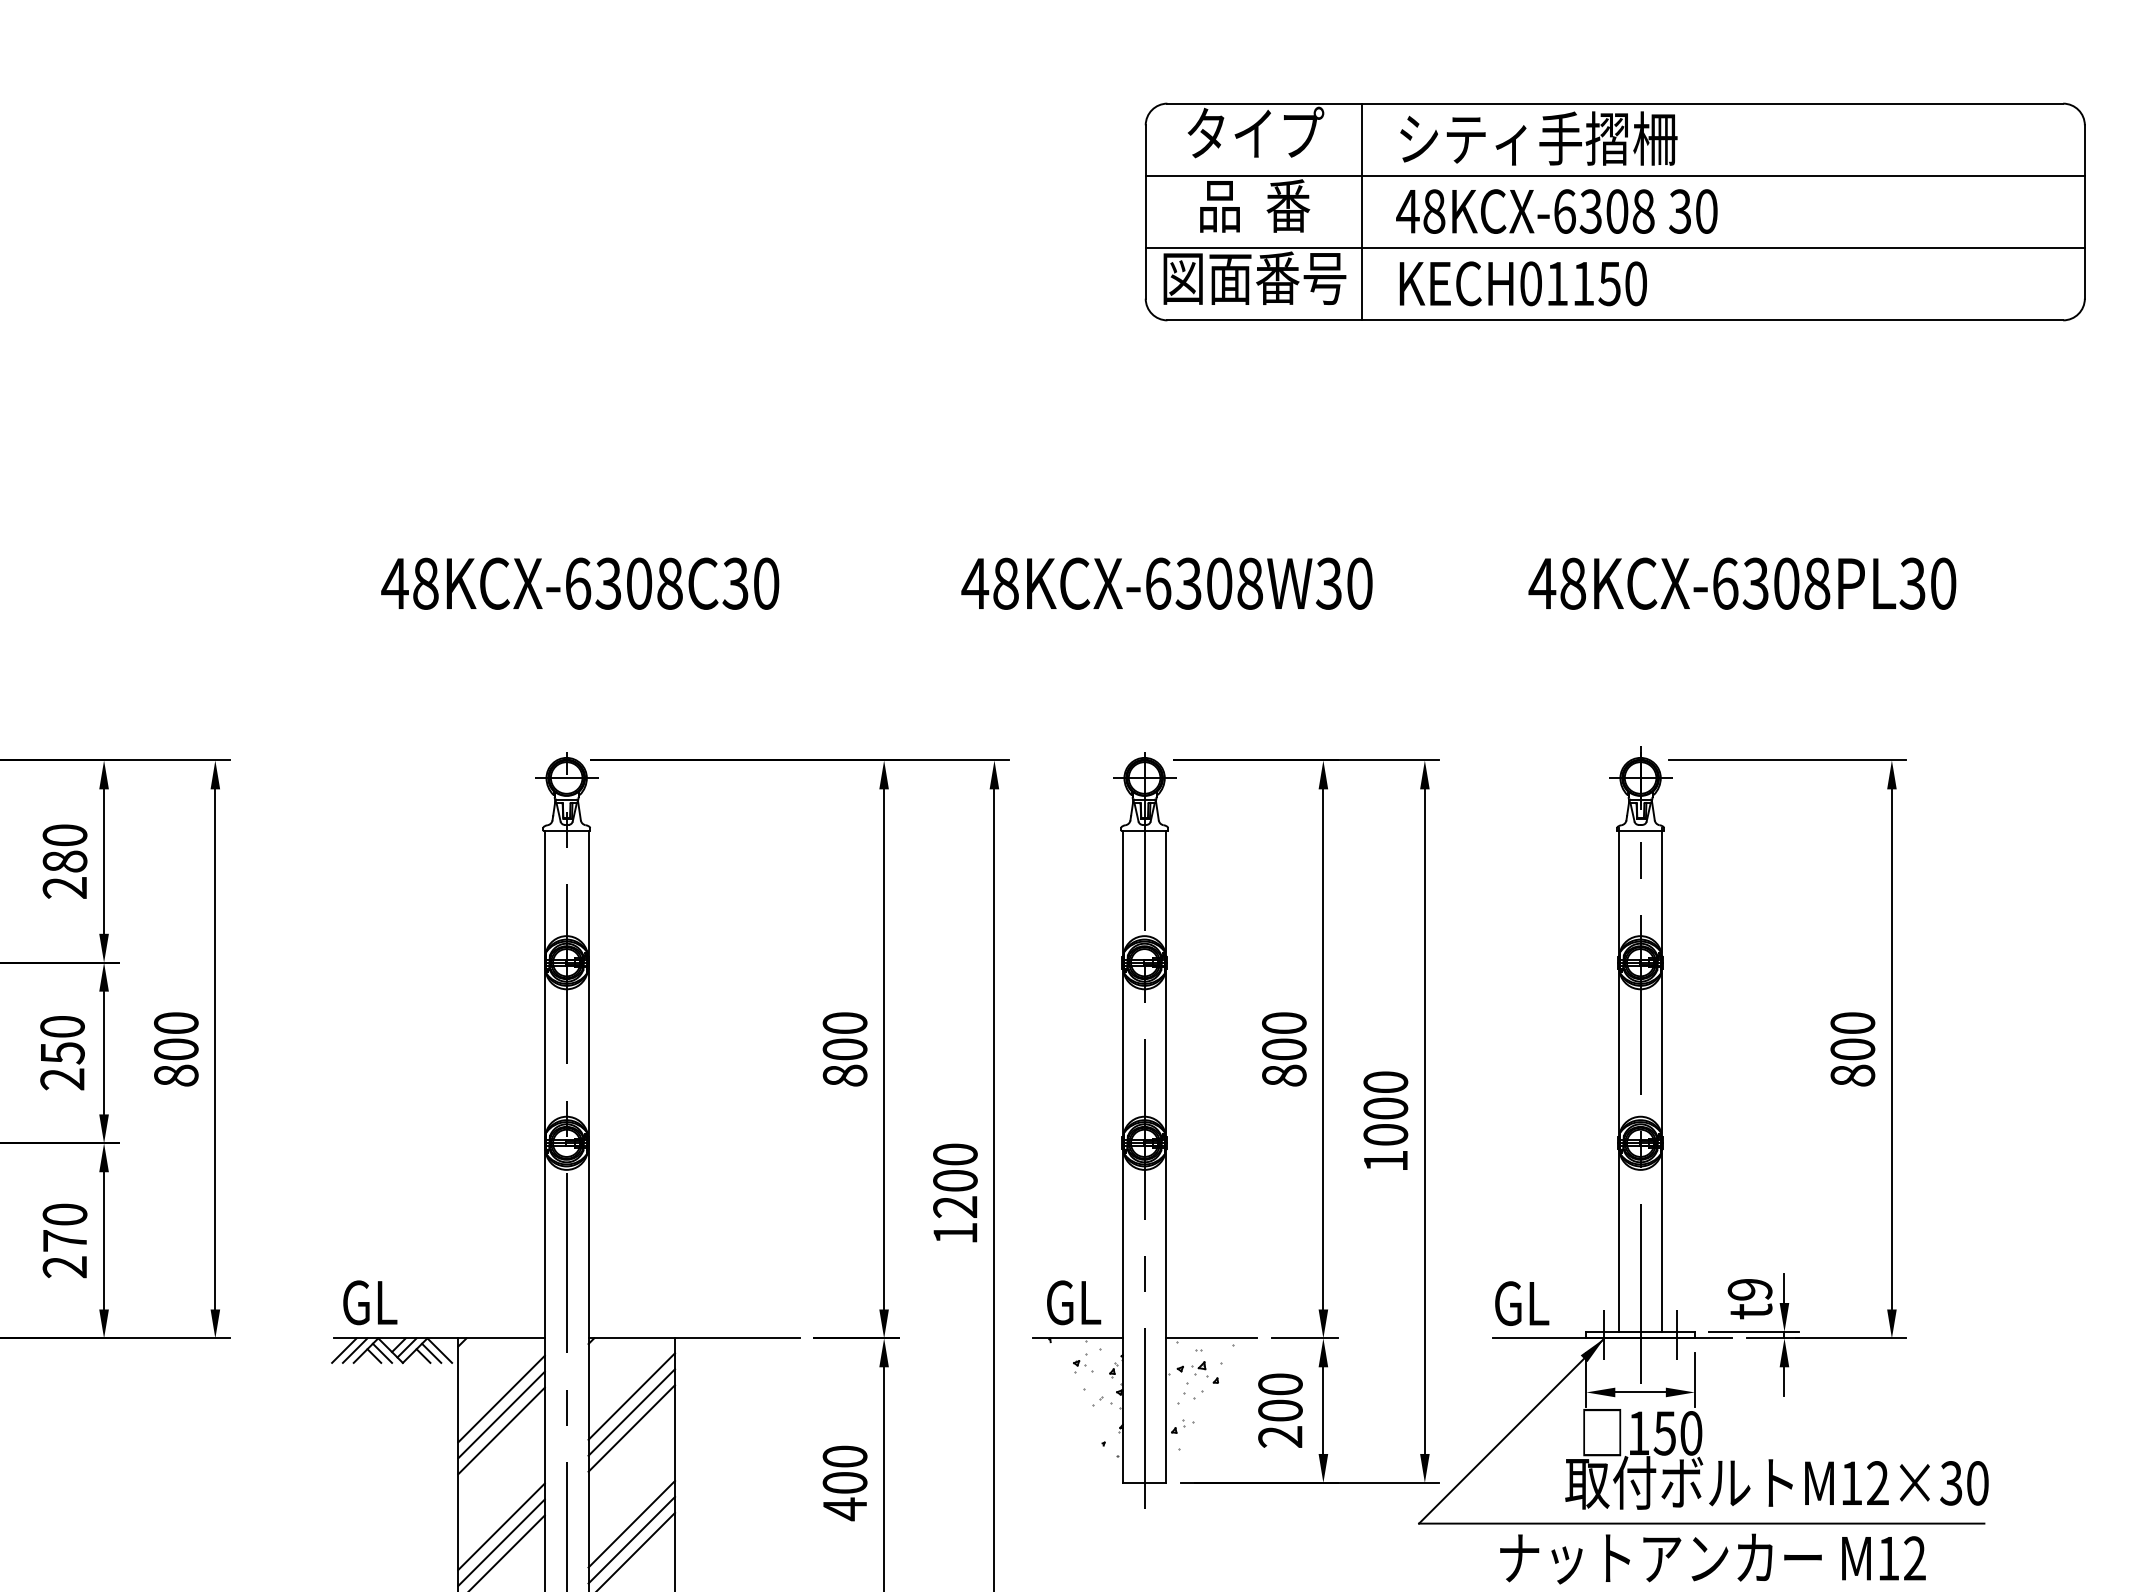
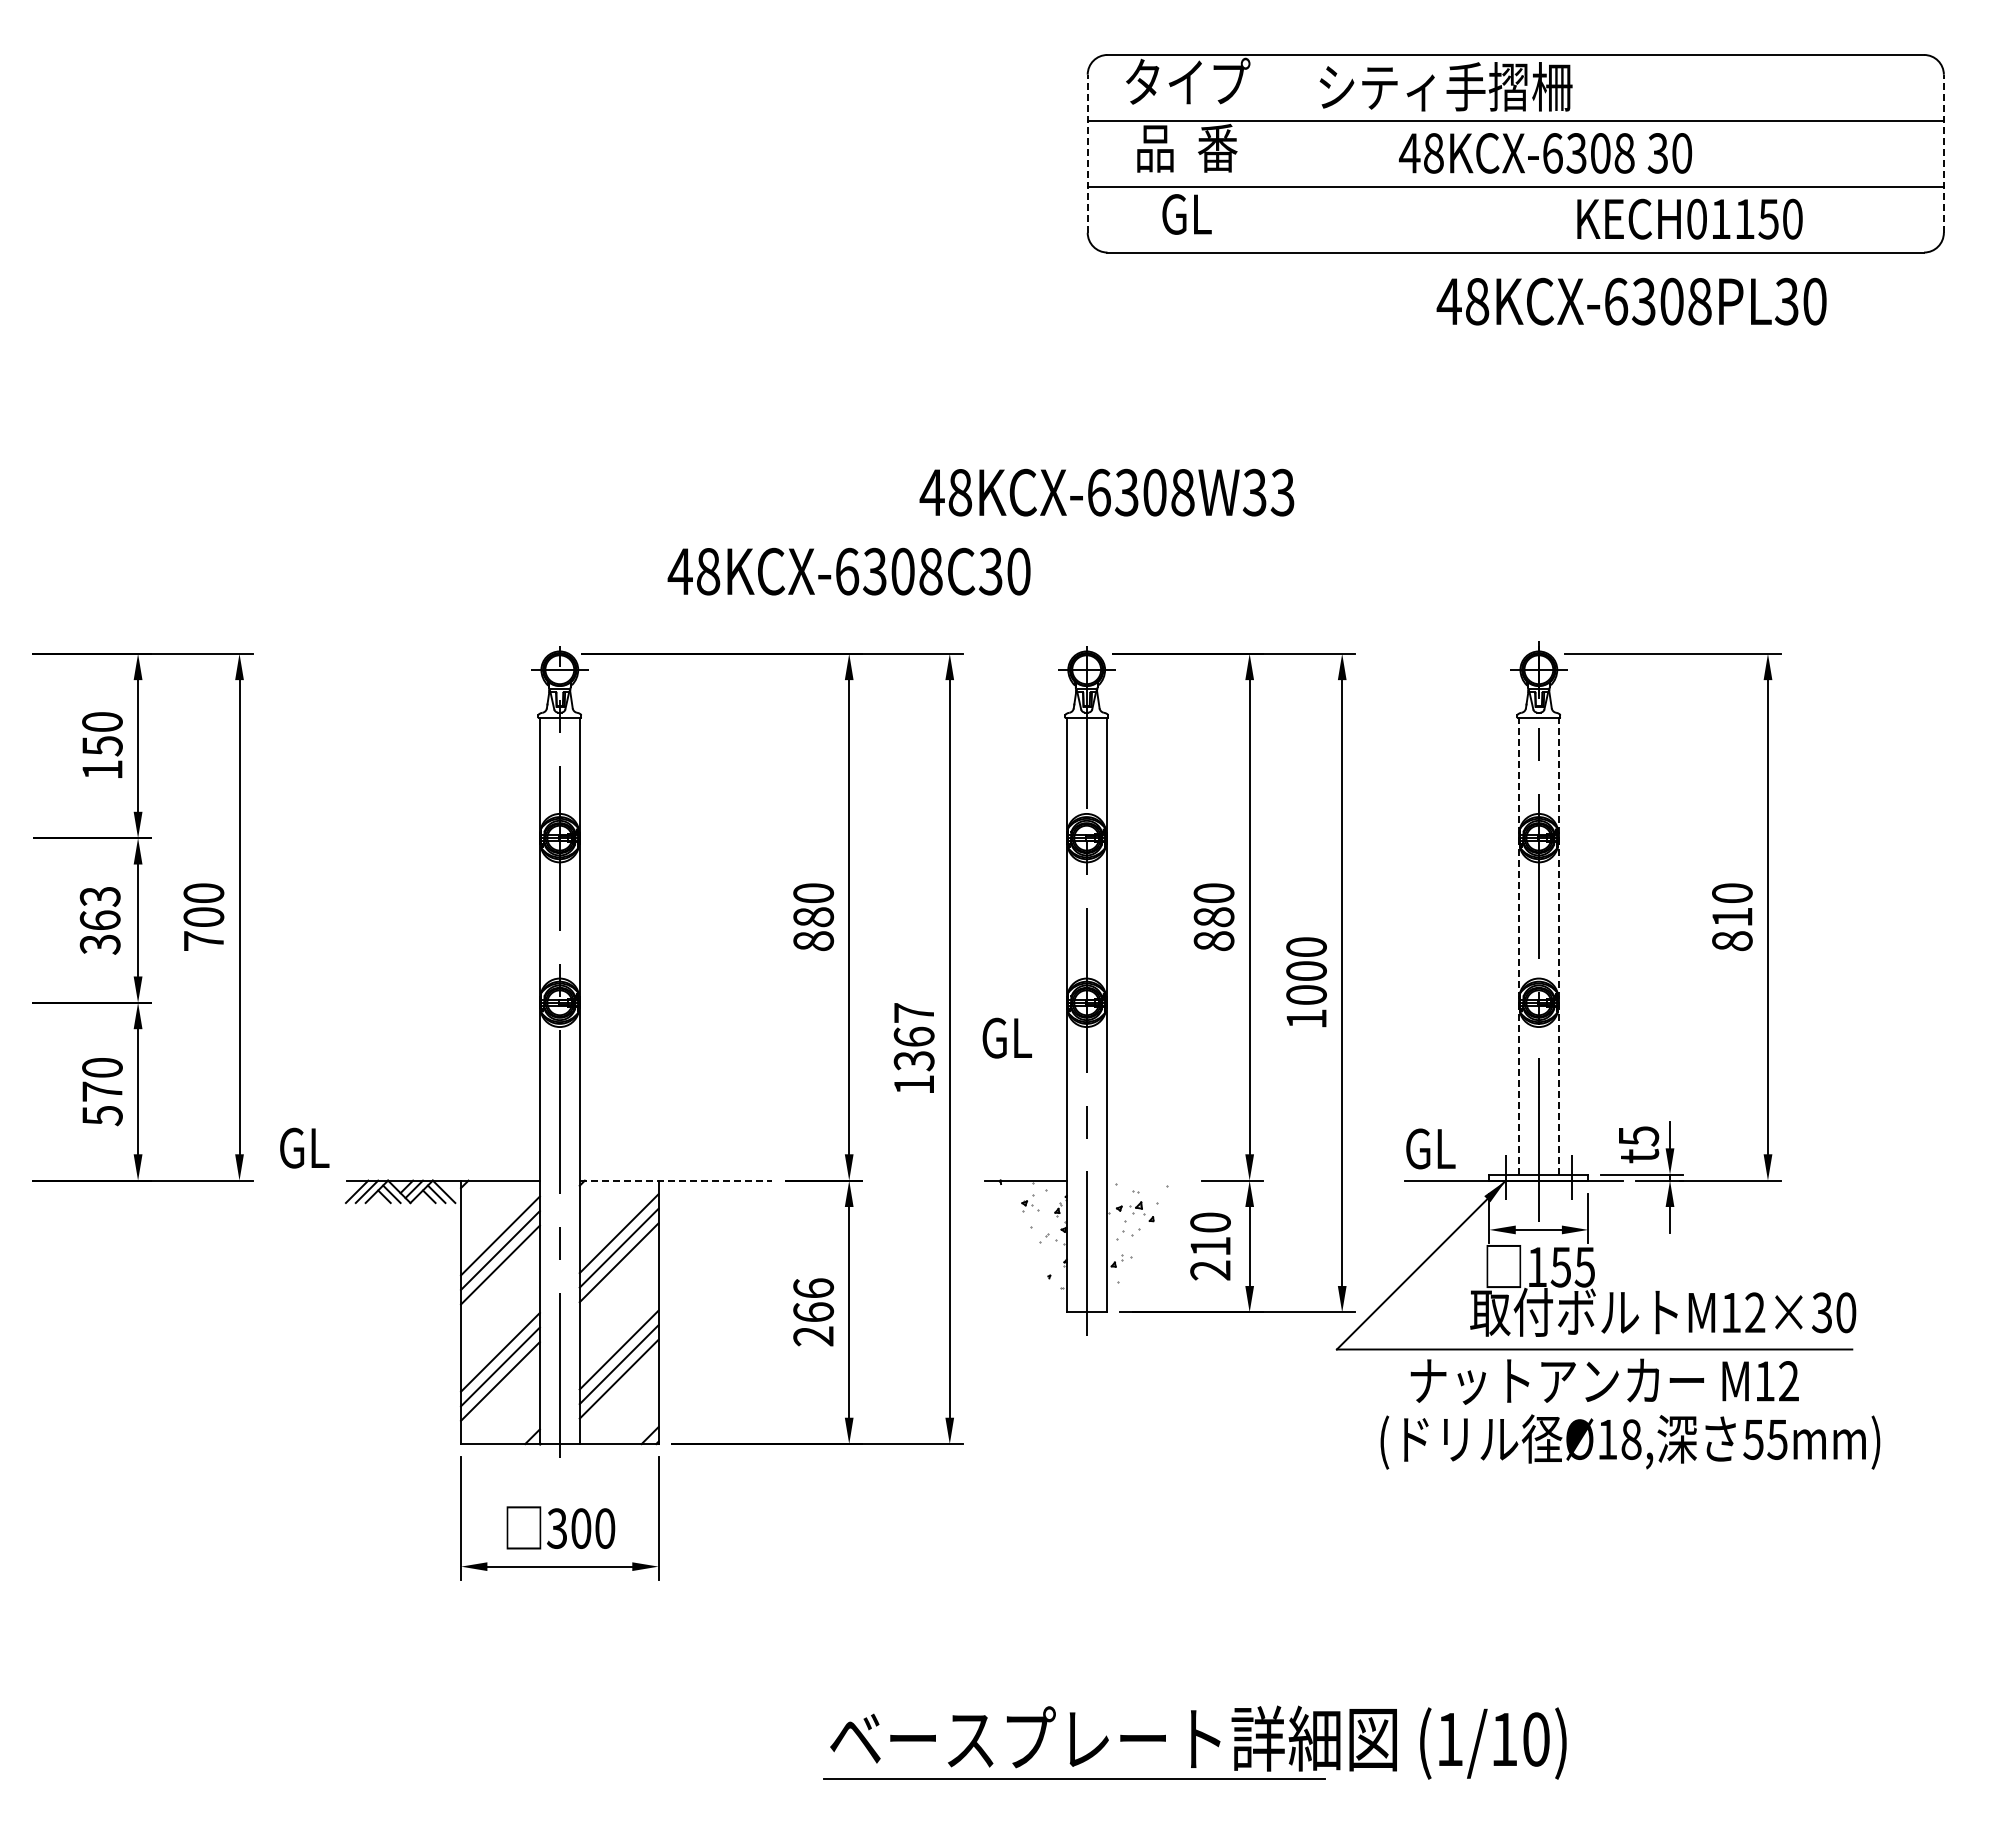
line: (1145, 211) -> (1087, 153), solid -> dashed
line: (1362, 211) -> (1285, 153), removed
text: (1556, 211) -> (1545, 153), moved
line: (2084, 211) -> (1943, 153), solid -> dashed
text: (1255, 277) -> (1187, 213), 図面番号 -> GL
text: (1522, 283) -> (1689, 218), moved
text: (579, 583) -> (848, 571), moved
text: (1359, 583) -> (1282, 492), 48KCX-6308W30 -> 48KCX-6308W33
text: (1742, 583) -> (1631, 301), moved
text: (65, 874) -> (102, 757), 280 -> 150
text: (1853, 1048) -> (1732, 916), 800 -> 810
text: (844, 1049) -> (813, 917), 800 -> 880
text: (1283, 1049) -> (1213, 917), 800 -> 880
text: (61, 1053) -> (99, 920), 250 -> 363
text: (175, 1076) -> (203, 941), 800 -> 700
line: (1618, 1080) -> (1518, 945), solid -> dashed
line: (1662, 1080) -> (1558, 945), solid -> dashed
text: (954, 1181) -> (913, 1037), 1200 -> 1367
text: (65, 1266) -> (102, 1115), 270 -> 570
text: (1749, 1289) -> (1638, 1136), t9 -> t5
text: (369, 1302) -> (304, 1147), moved
text: (1073, 1302) -> (1006, 1037), moved
line: (694, 1338) -> (676, 1180), solid -> dashed
line: (1211, 1338) -> (1147, 1180), removed
text: (1280, 1410) -> (1210, 1246), 200 -> 210
text: (1690, 1432) -> (1584, 1266), 150 -> 155
text: (844, 1483) -> (813, 1312), 400 -> 266

